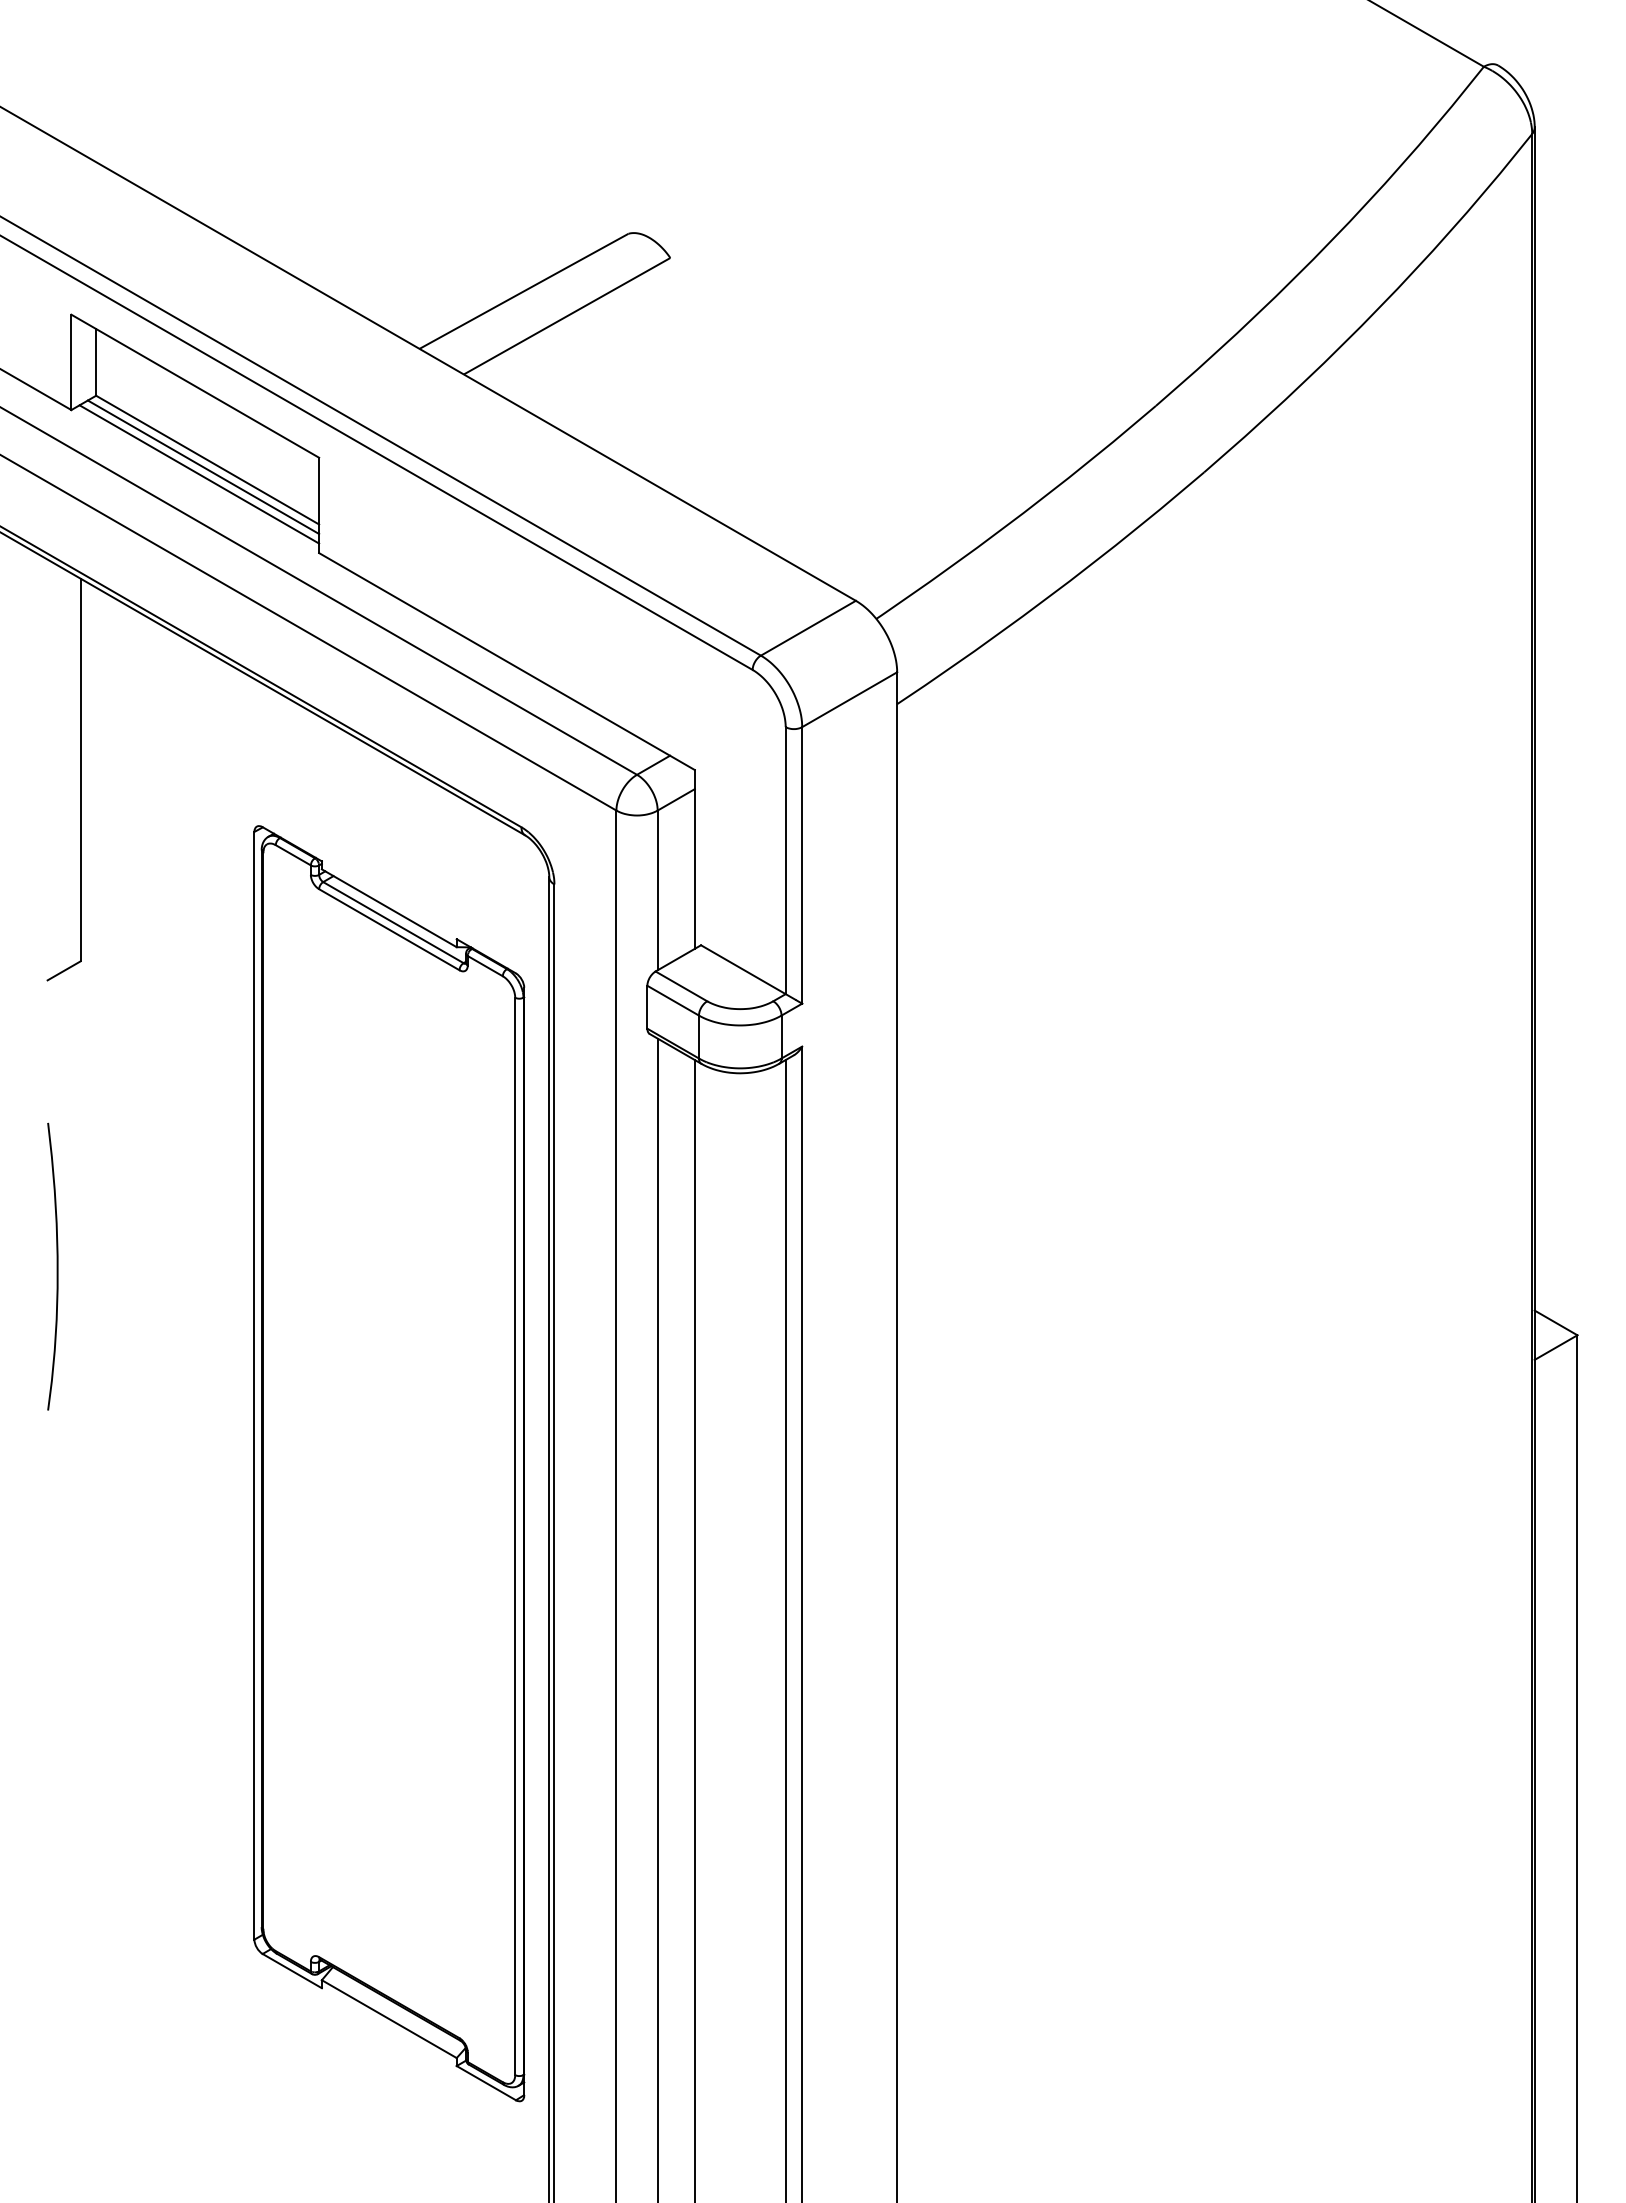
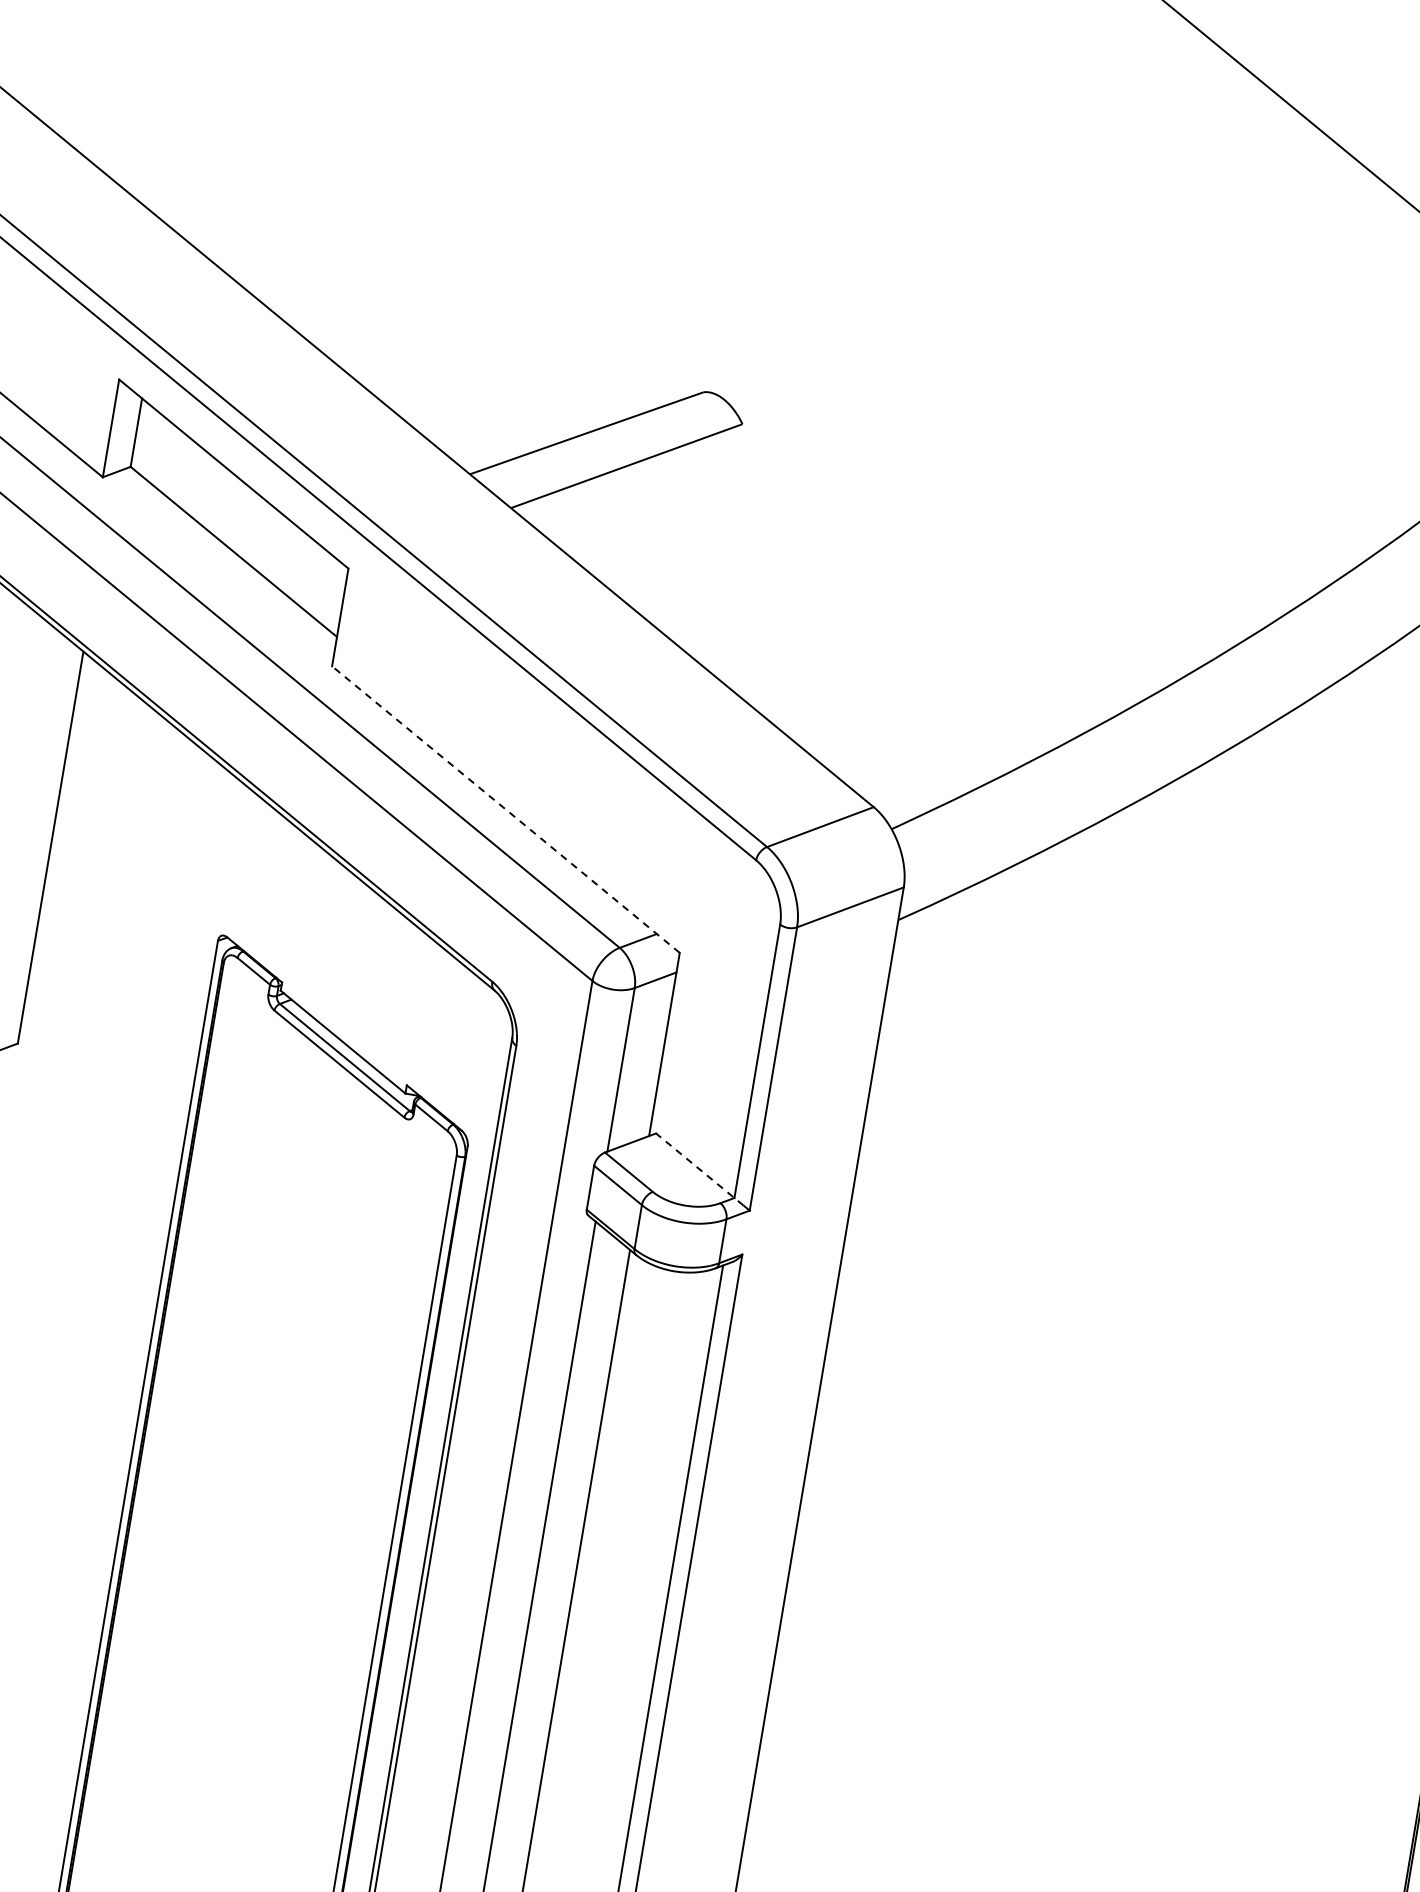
line: (203, 467) -> (228, 558), removed
line: (199, 474) -> (223, 565), removed
line: (507, 661) -> (506, 809), solid -> dashed
line: (748, 972) -> (700, 1169), solid -> dashed

